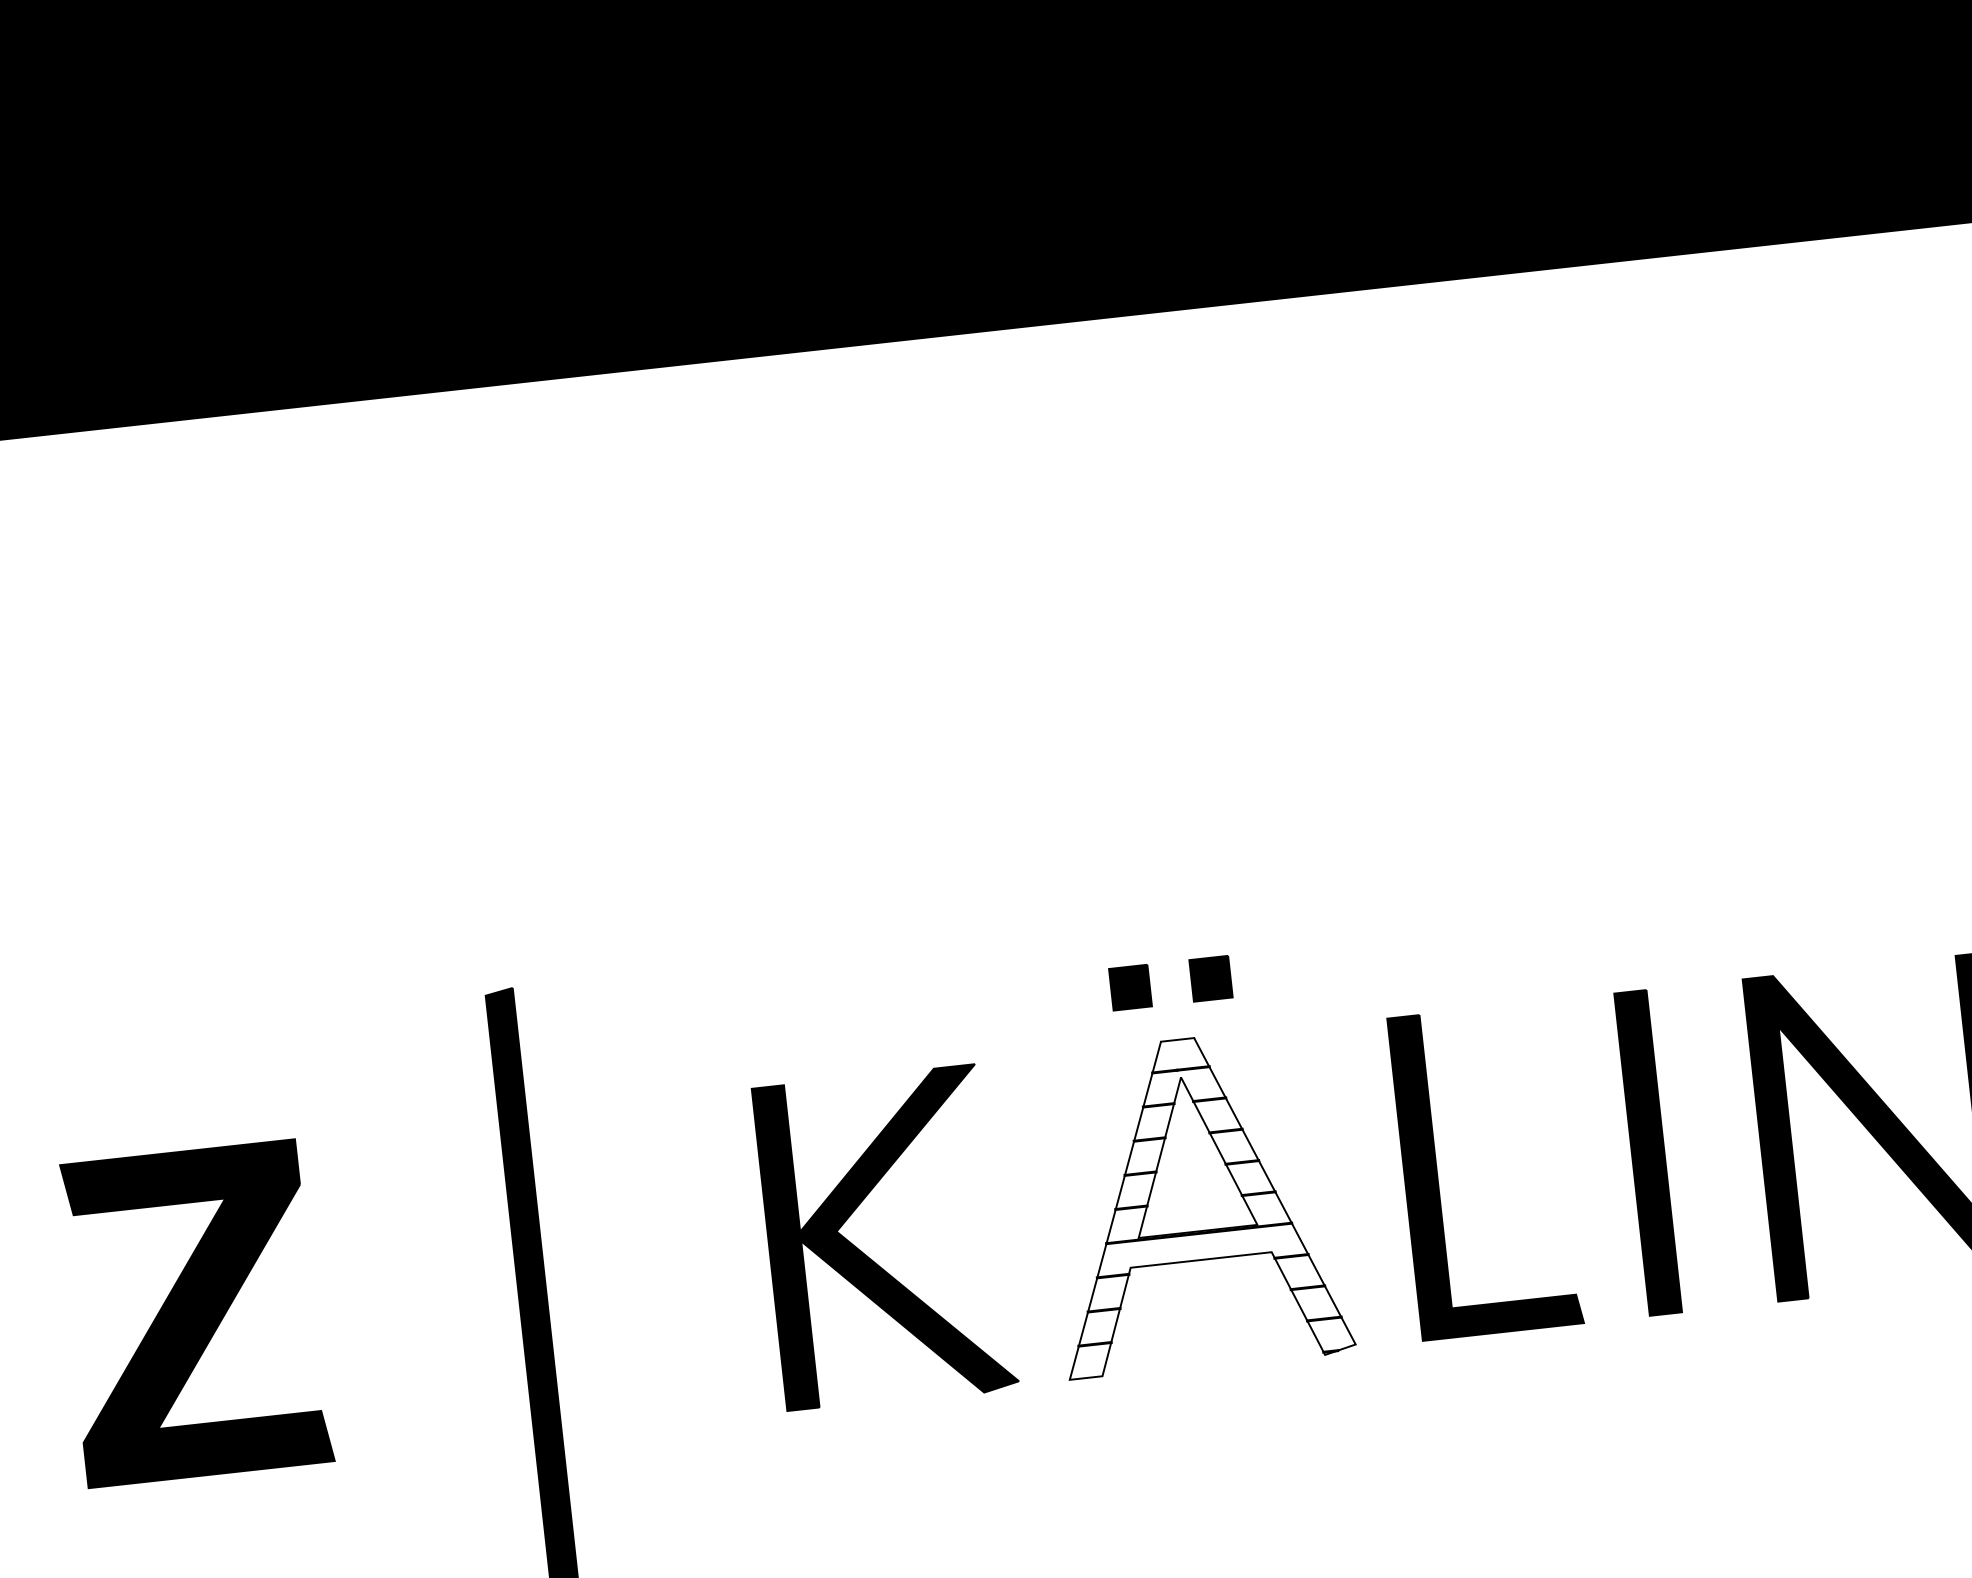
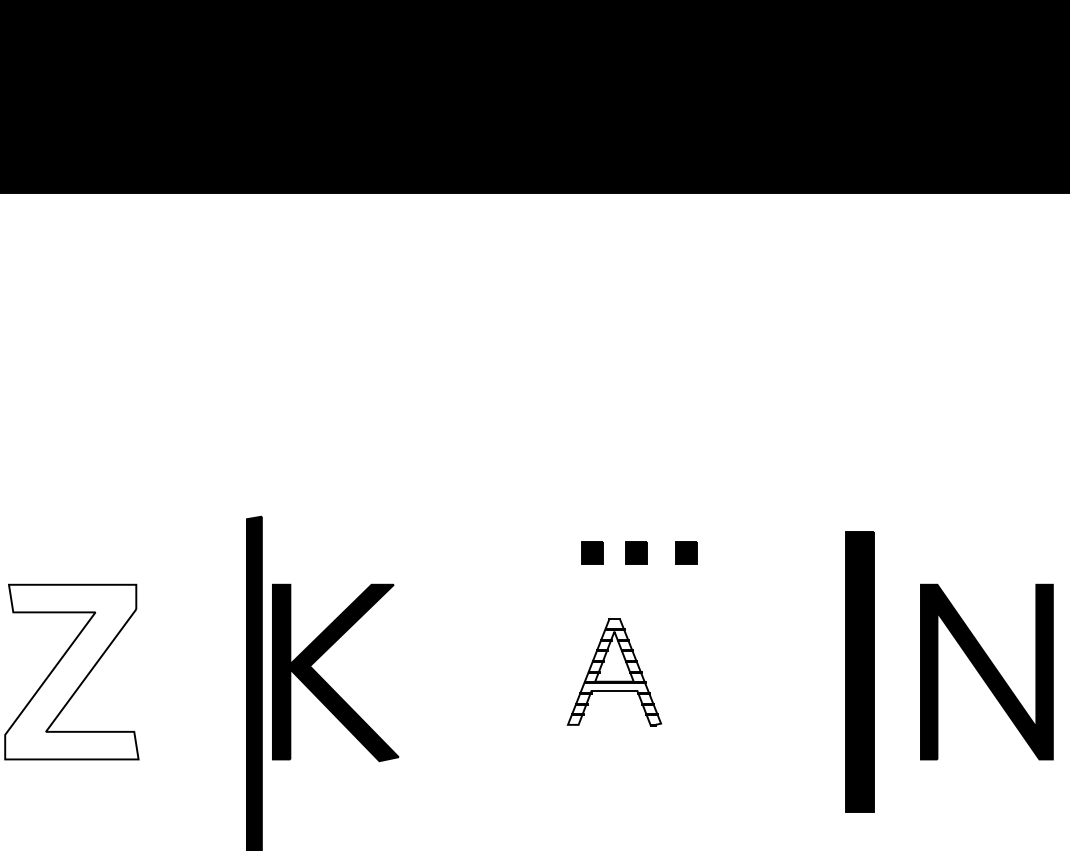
part: (1303, 967) -> (686, 552), added
part: (1646, 1151) -> (859, 671), size x1.6
part: (1438, 1174) -> (746, 671), removed
part: (1195, 1203) -> (614, 672), size x0.6
part: (870, 1256) -> (326, 681), moved
fill: (193, 1312) -> (71, 671), removed

